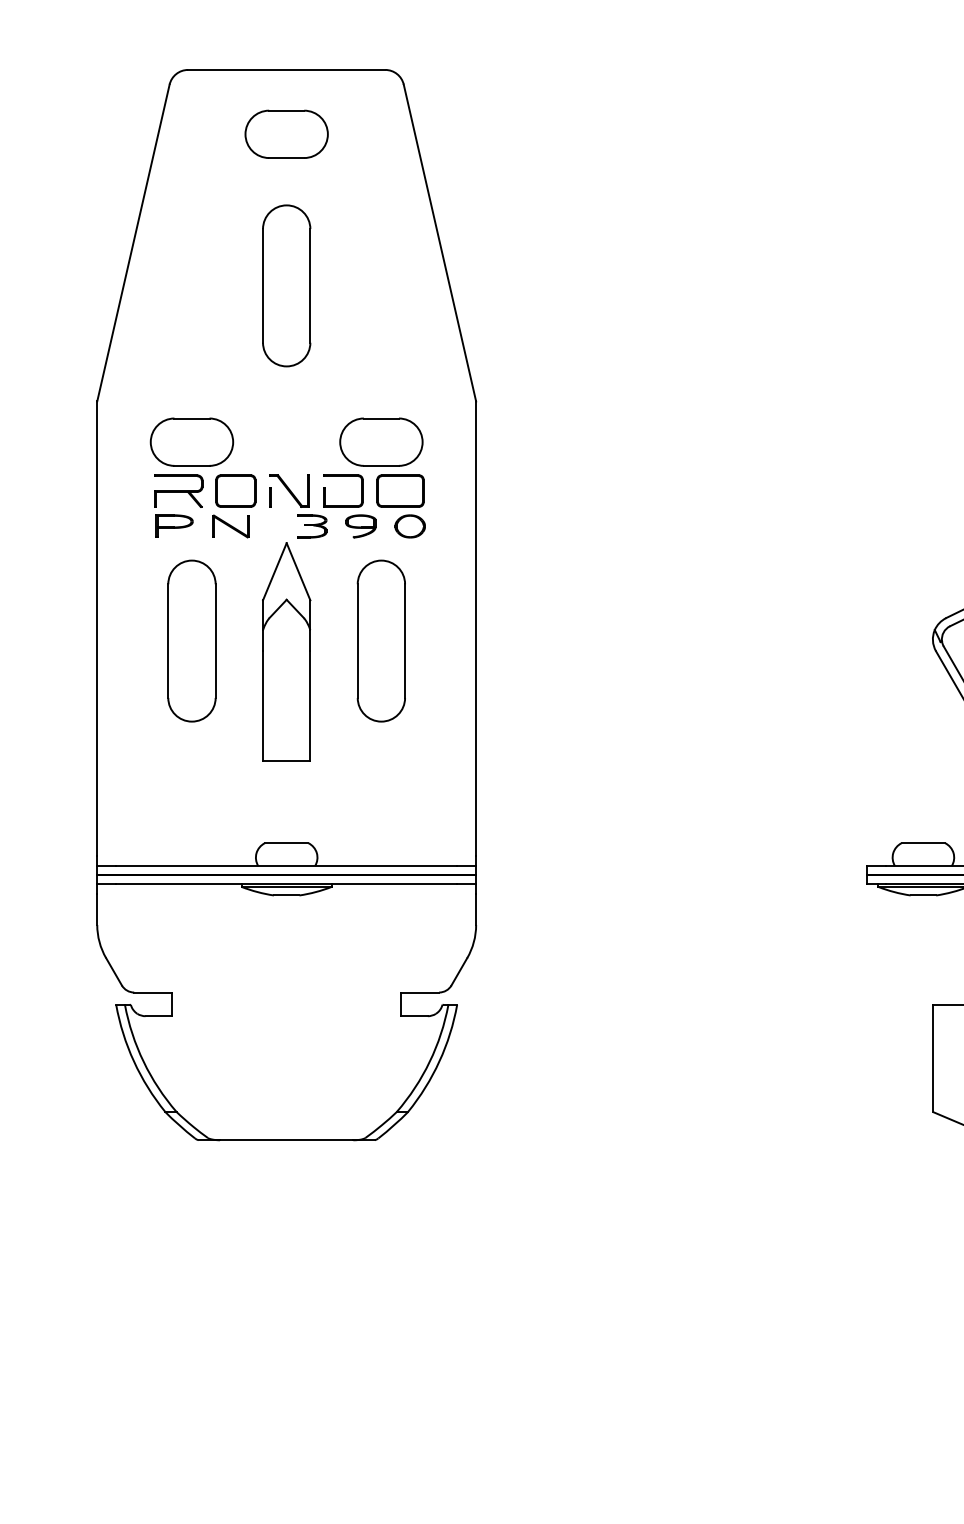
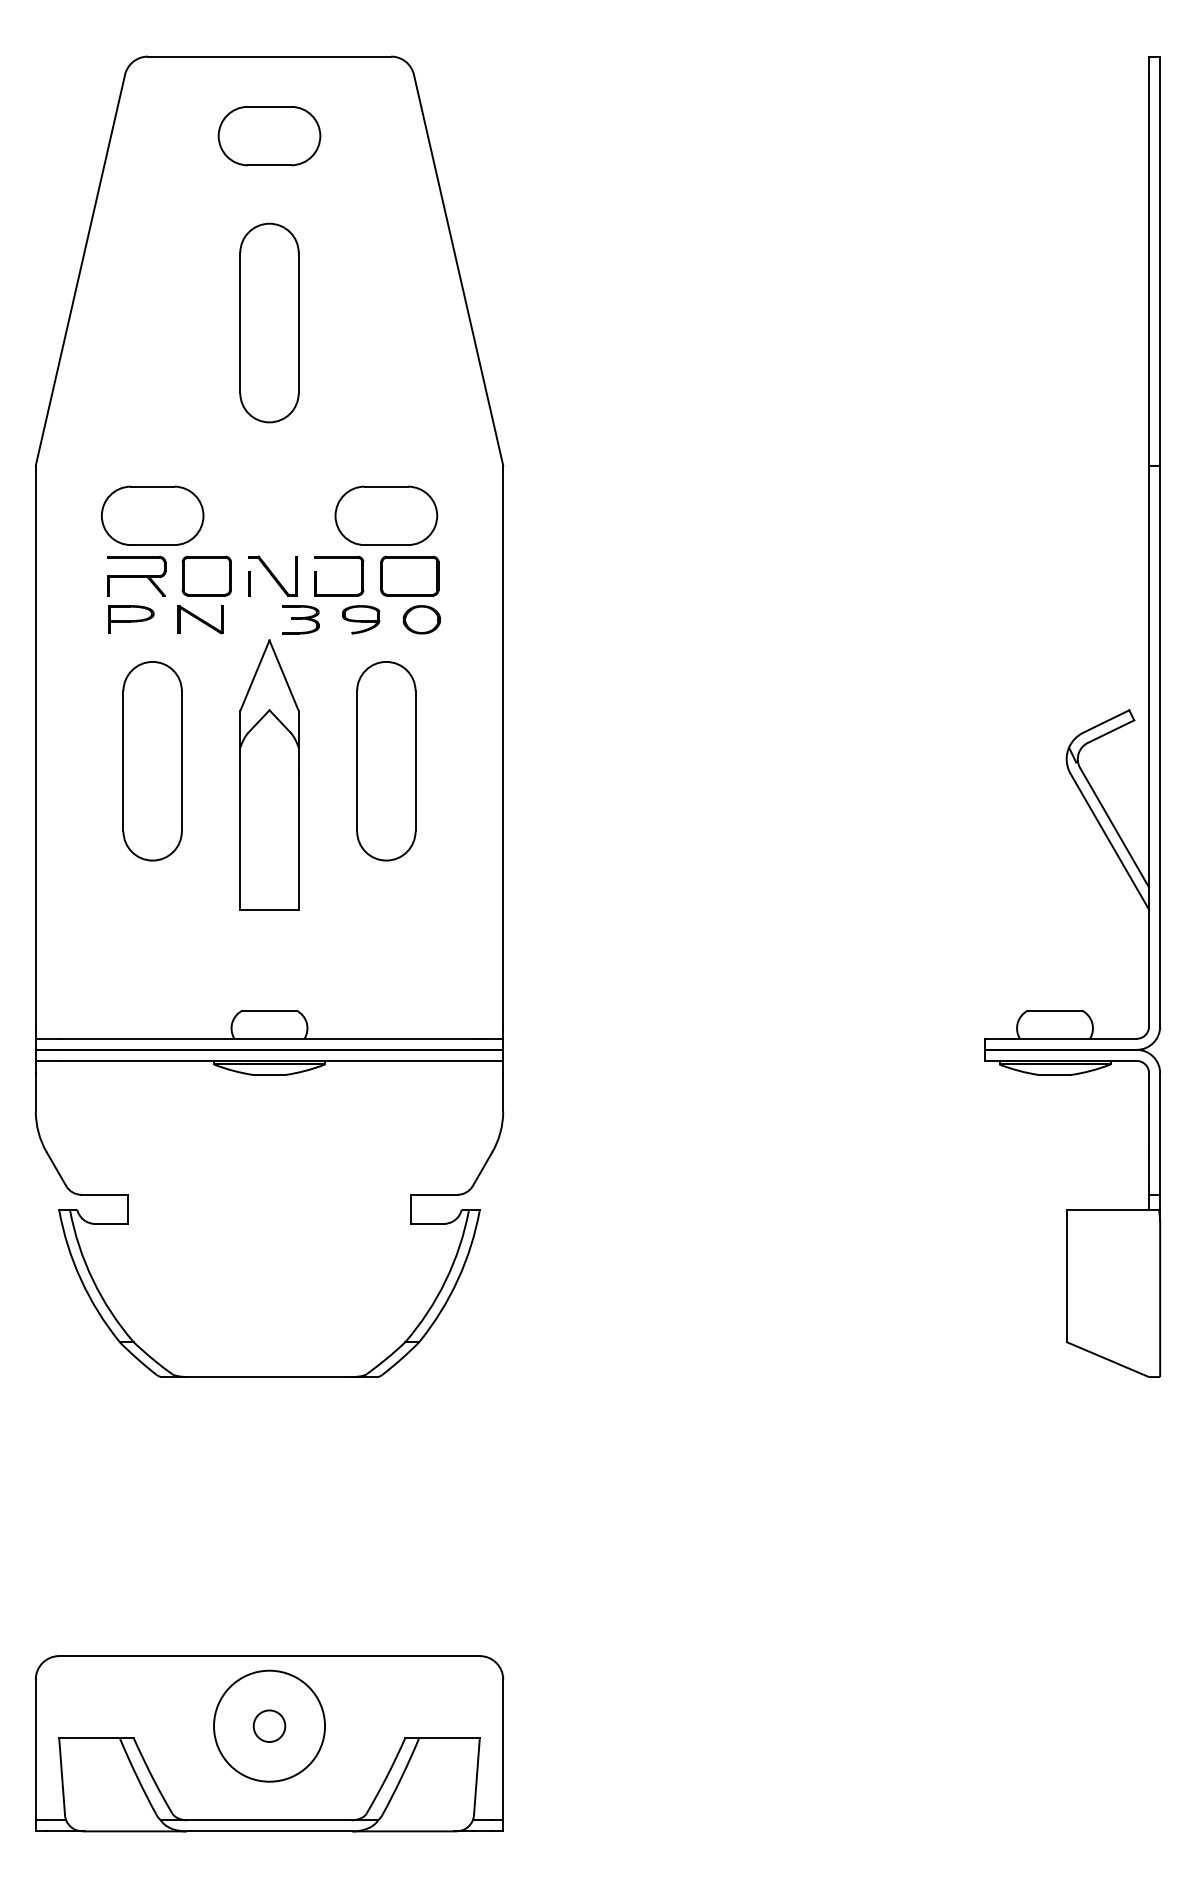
part: (286, 1437) -> (269, 1743), added

